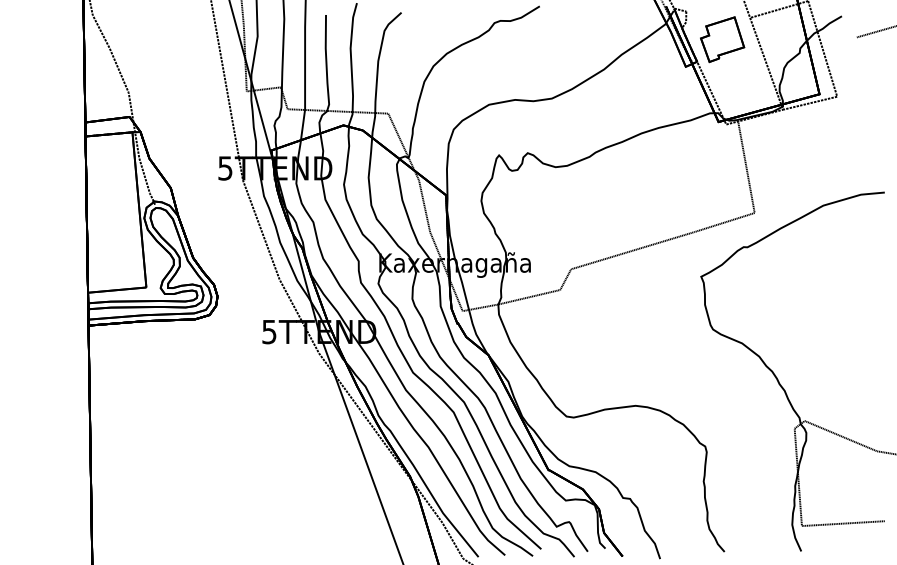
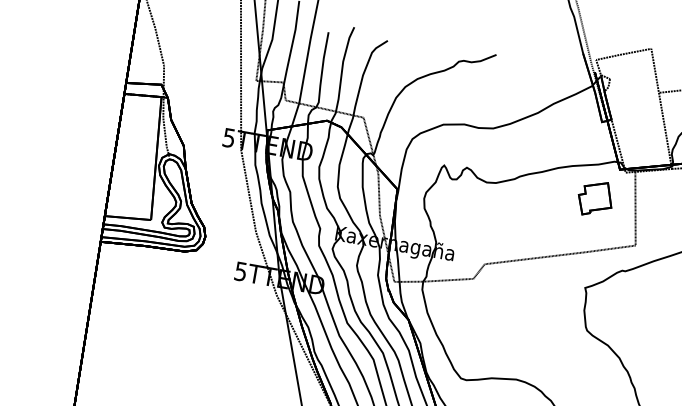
part: (722, 39) -> (595, 198), moved

